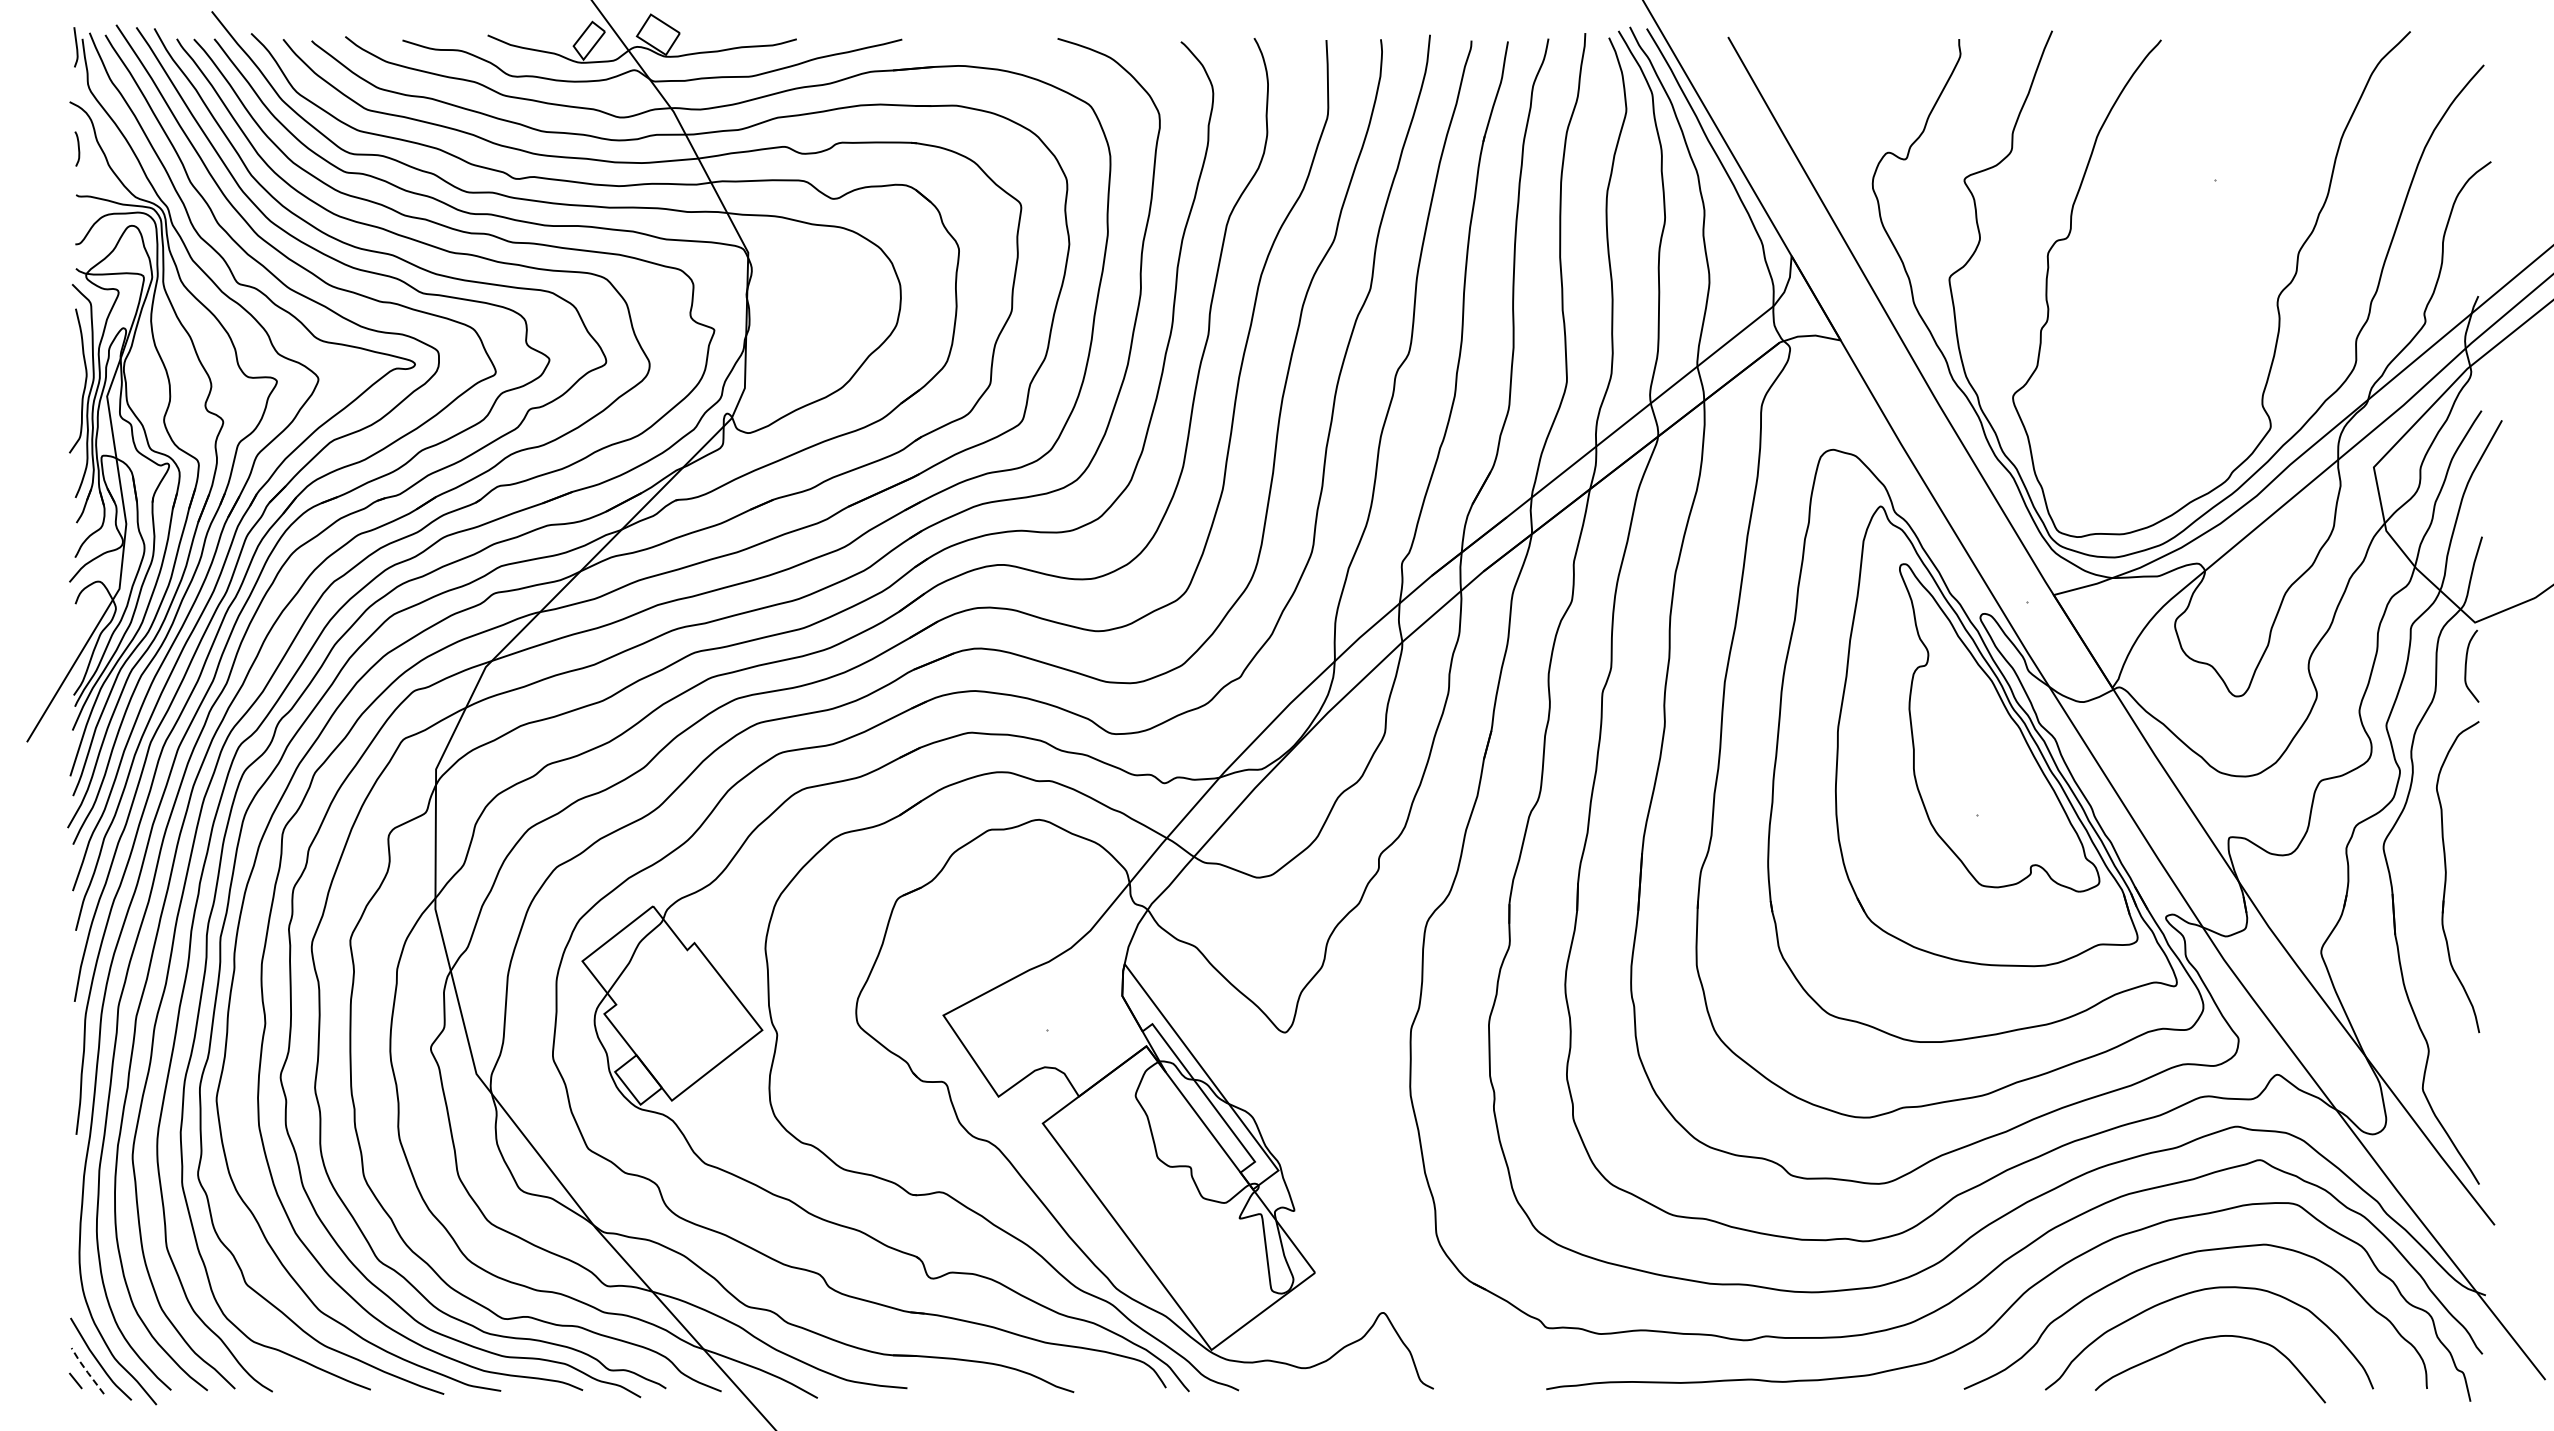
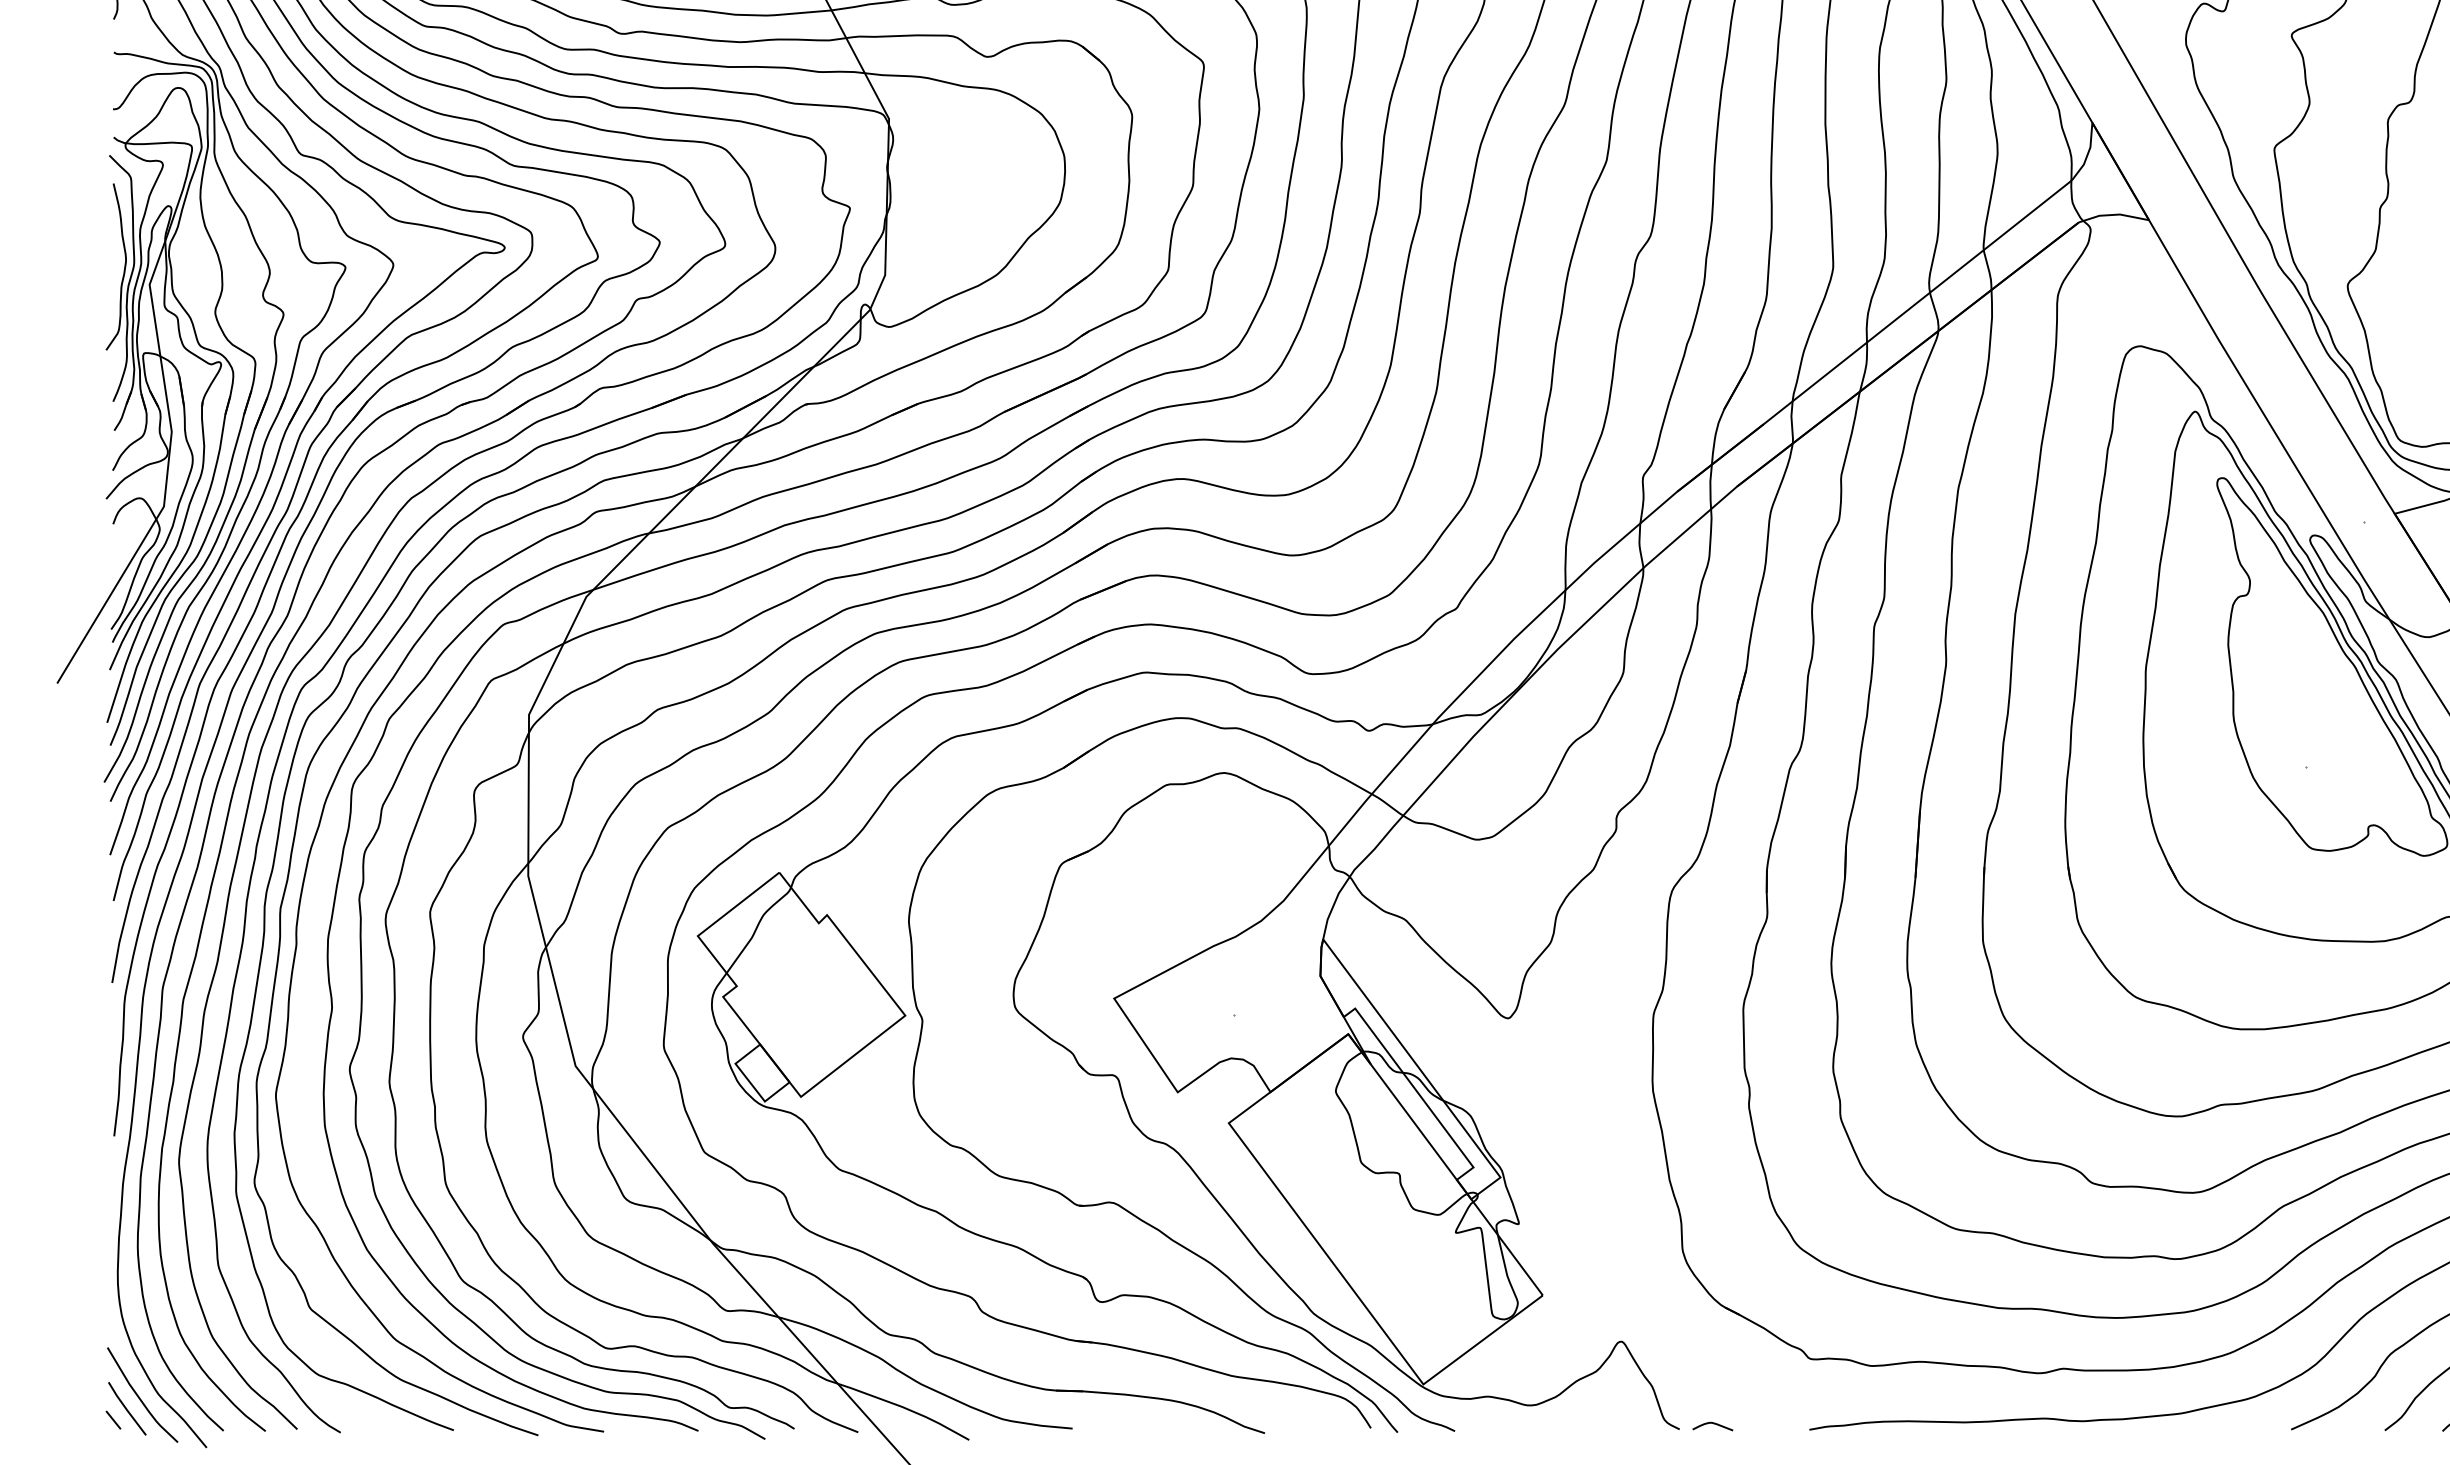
line: (86, 1371) -> (125, 1409), dashed -> solid
curve: (1462, 1384) -> (1712, 1424), added

